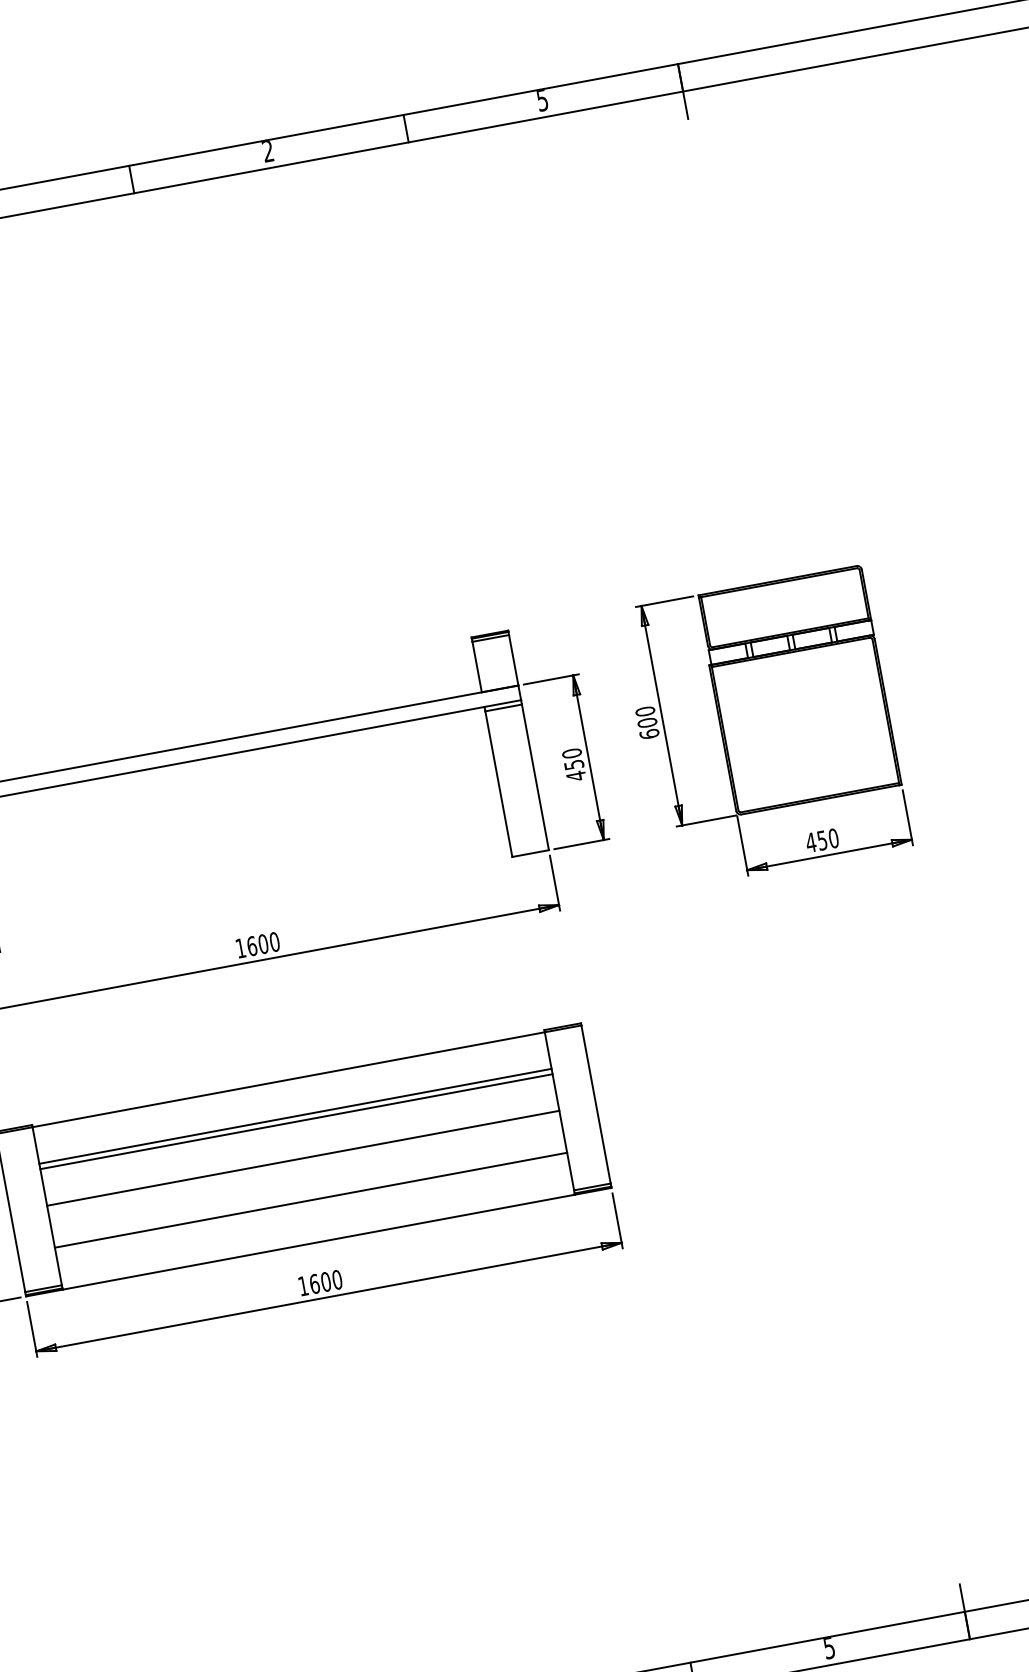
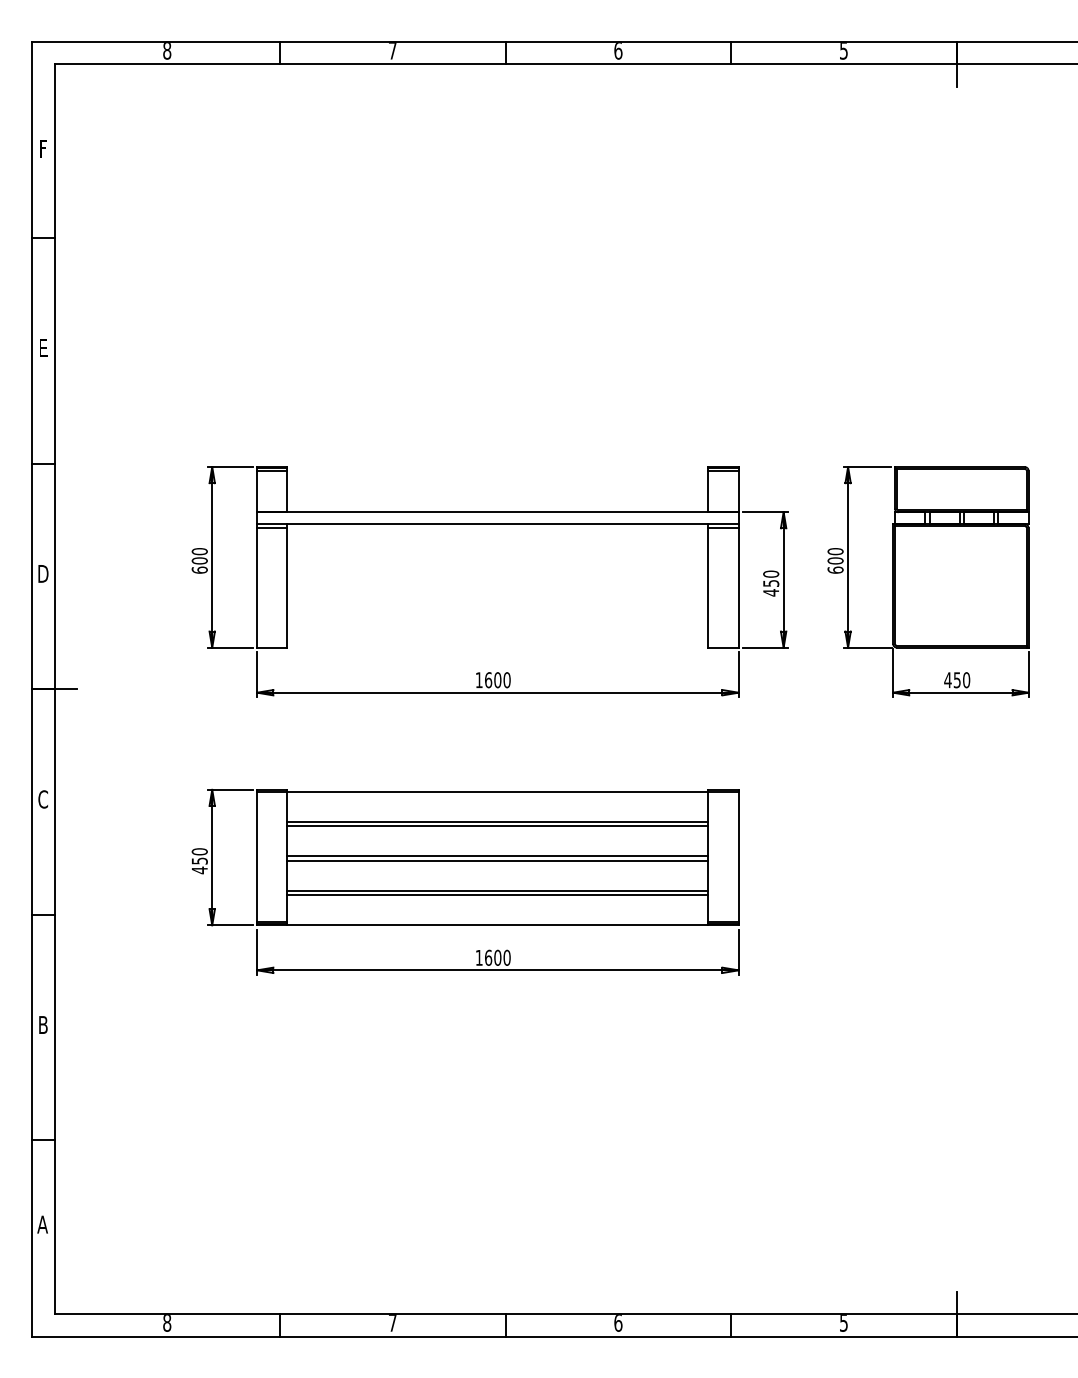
text: (268, 152) -> (618, 51), 2 -> 6
line: (303, 1163) -> (497, 860), added
line: (311, 1206) -> (497, 895), added

